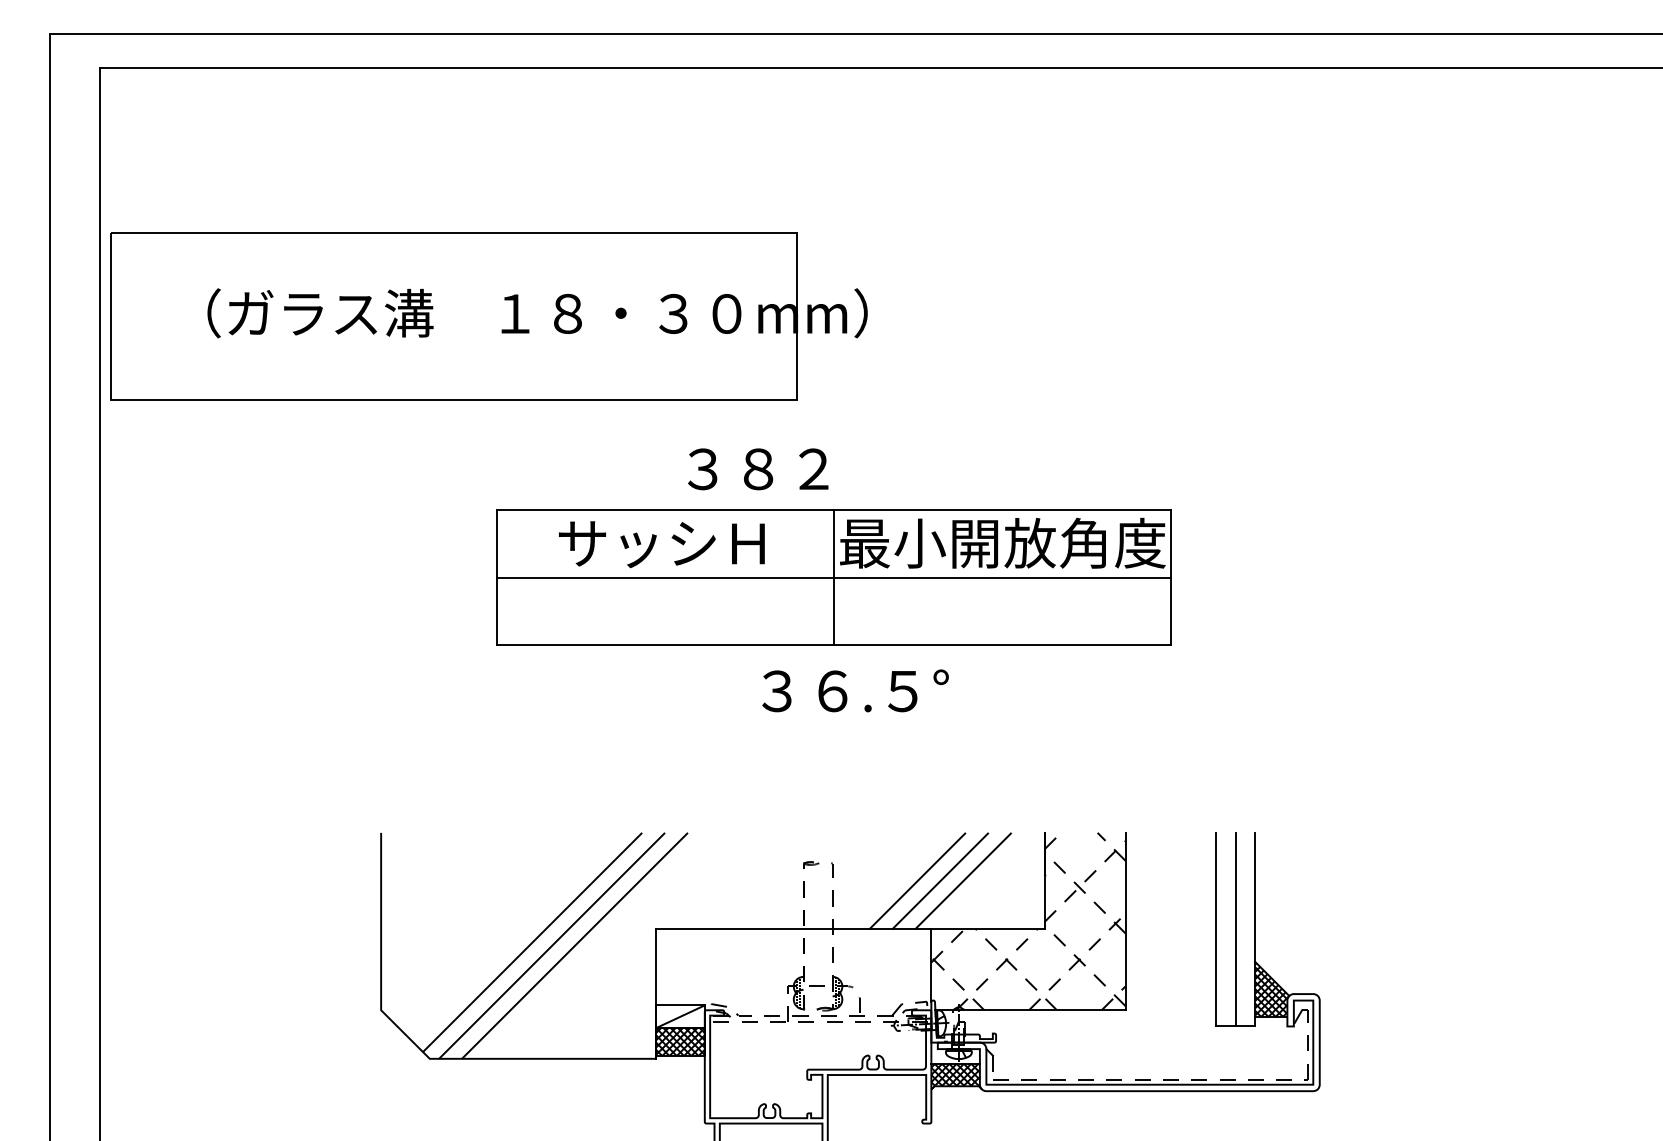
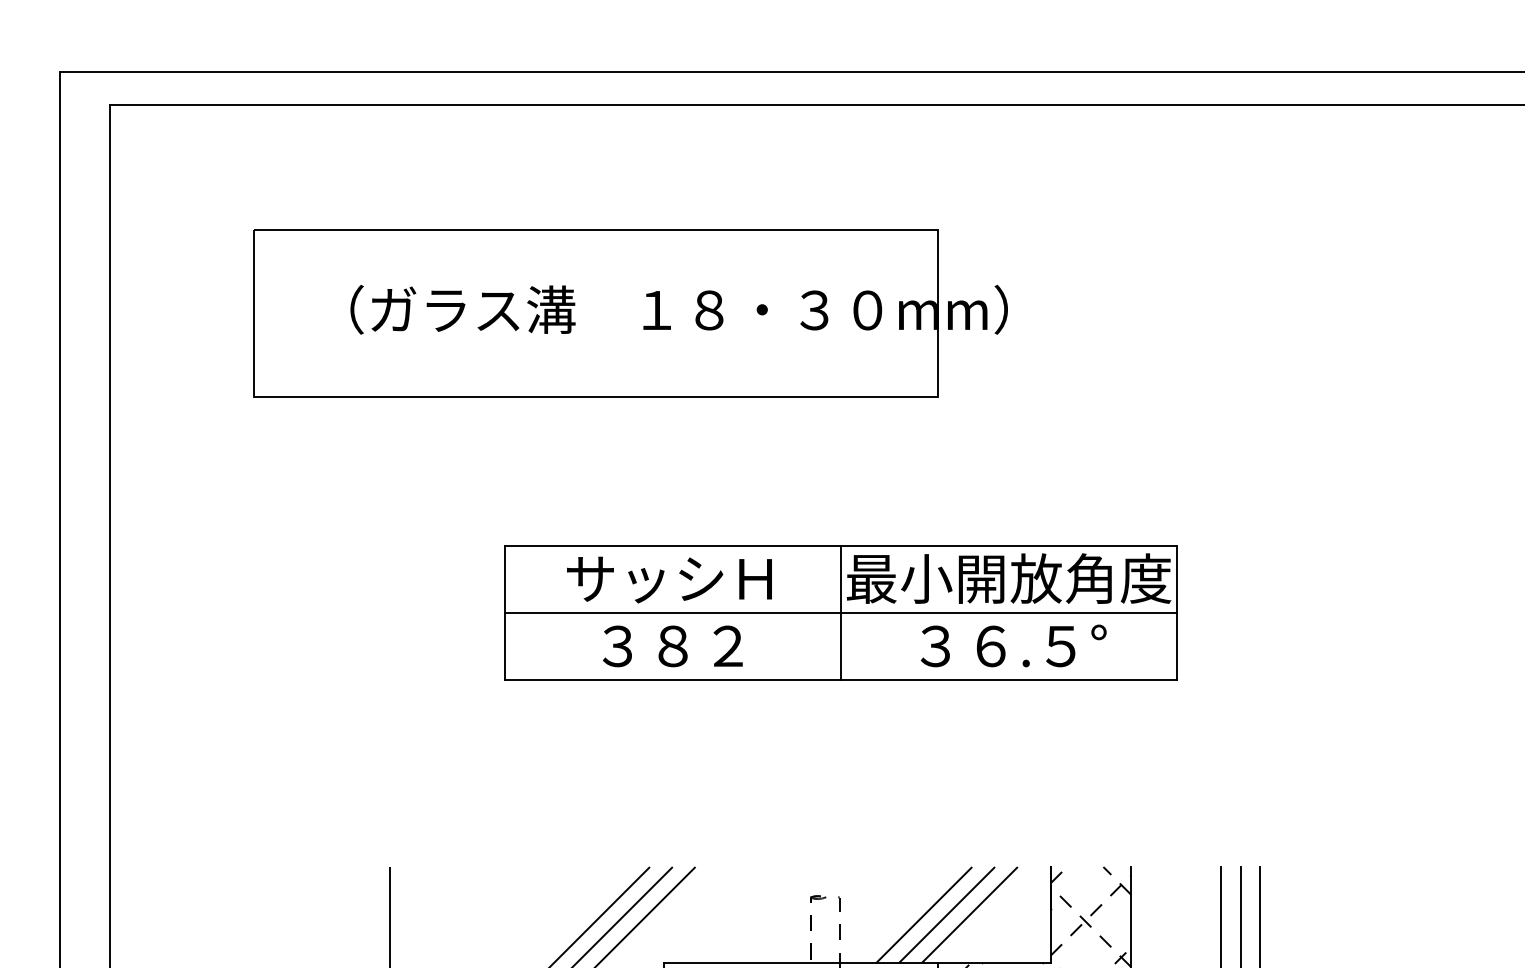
part: (488, 316) -> (630, 312), moved
text: (758, 469) -> (673, 646), moved
text: (855, 690) -> (1013, 645), moved

